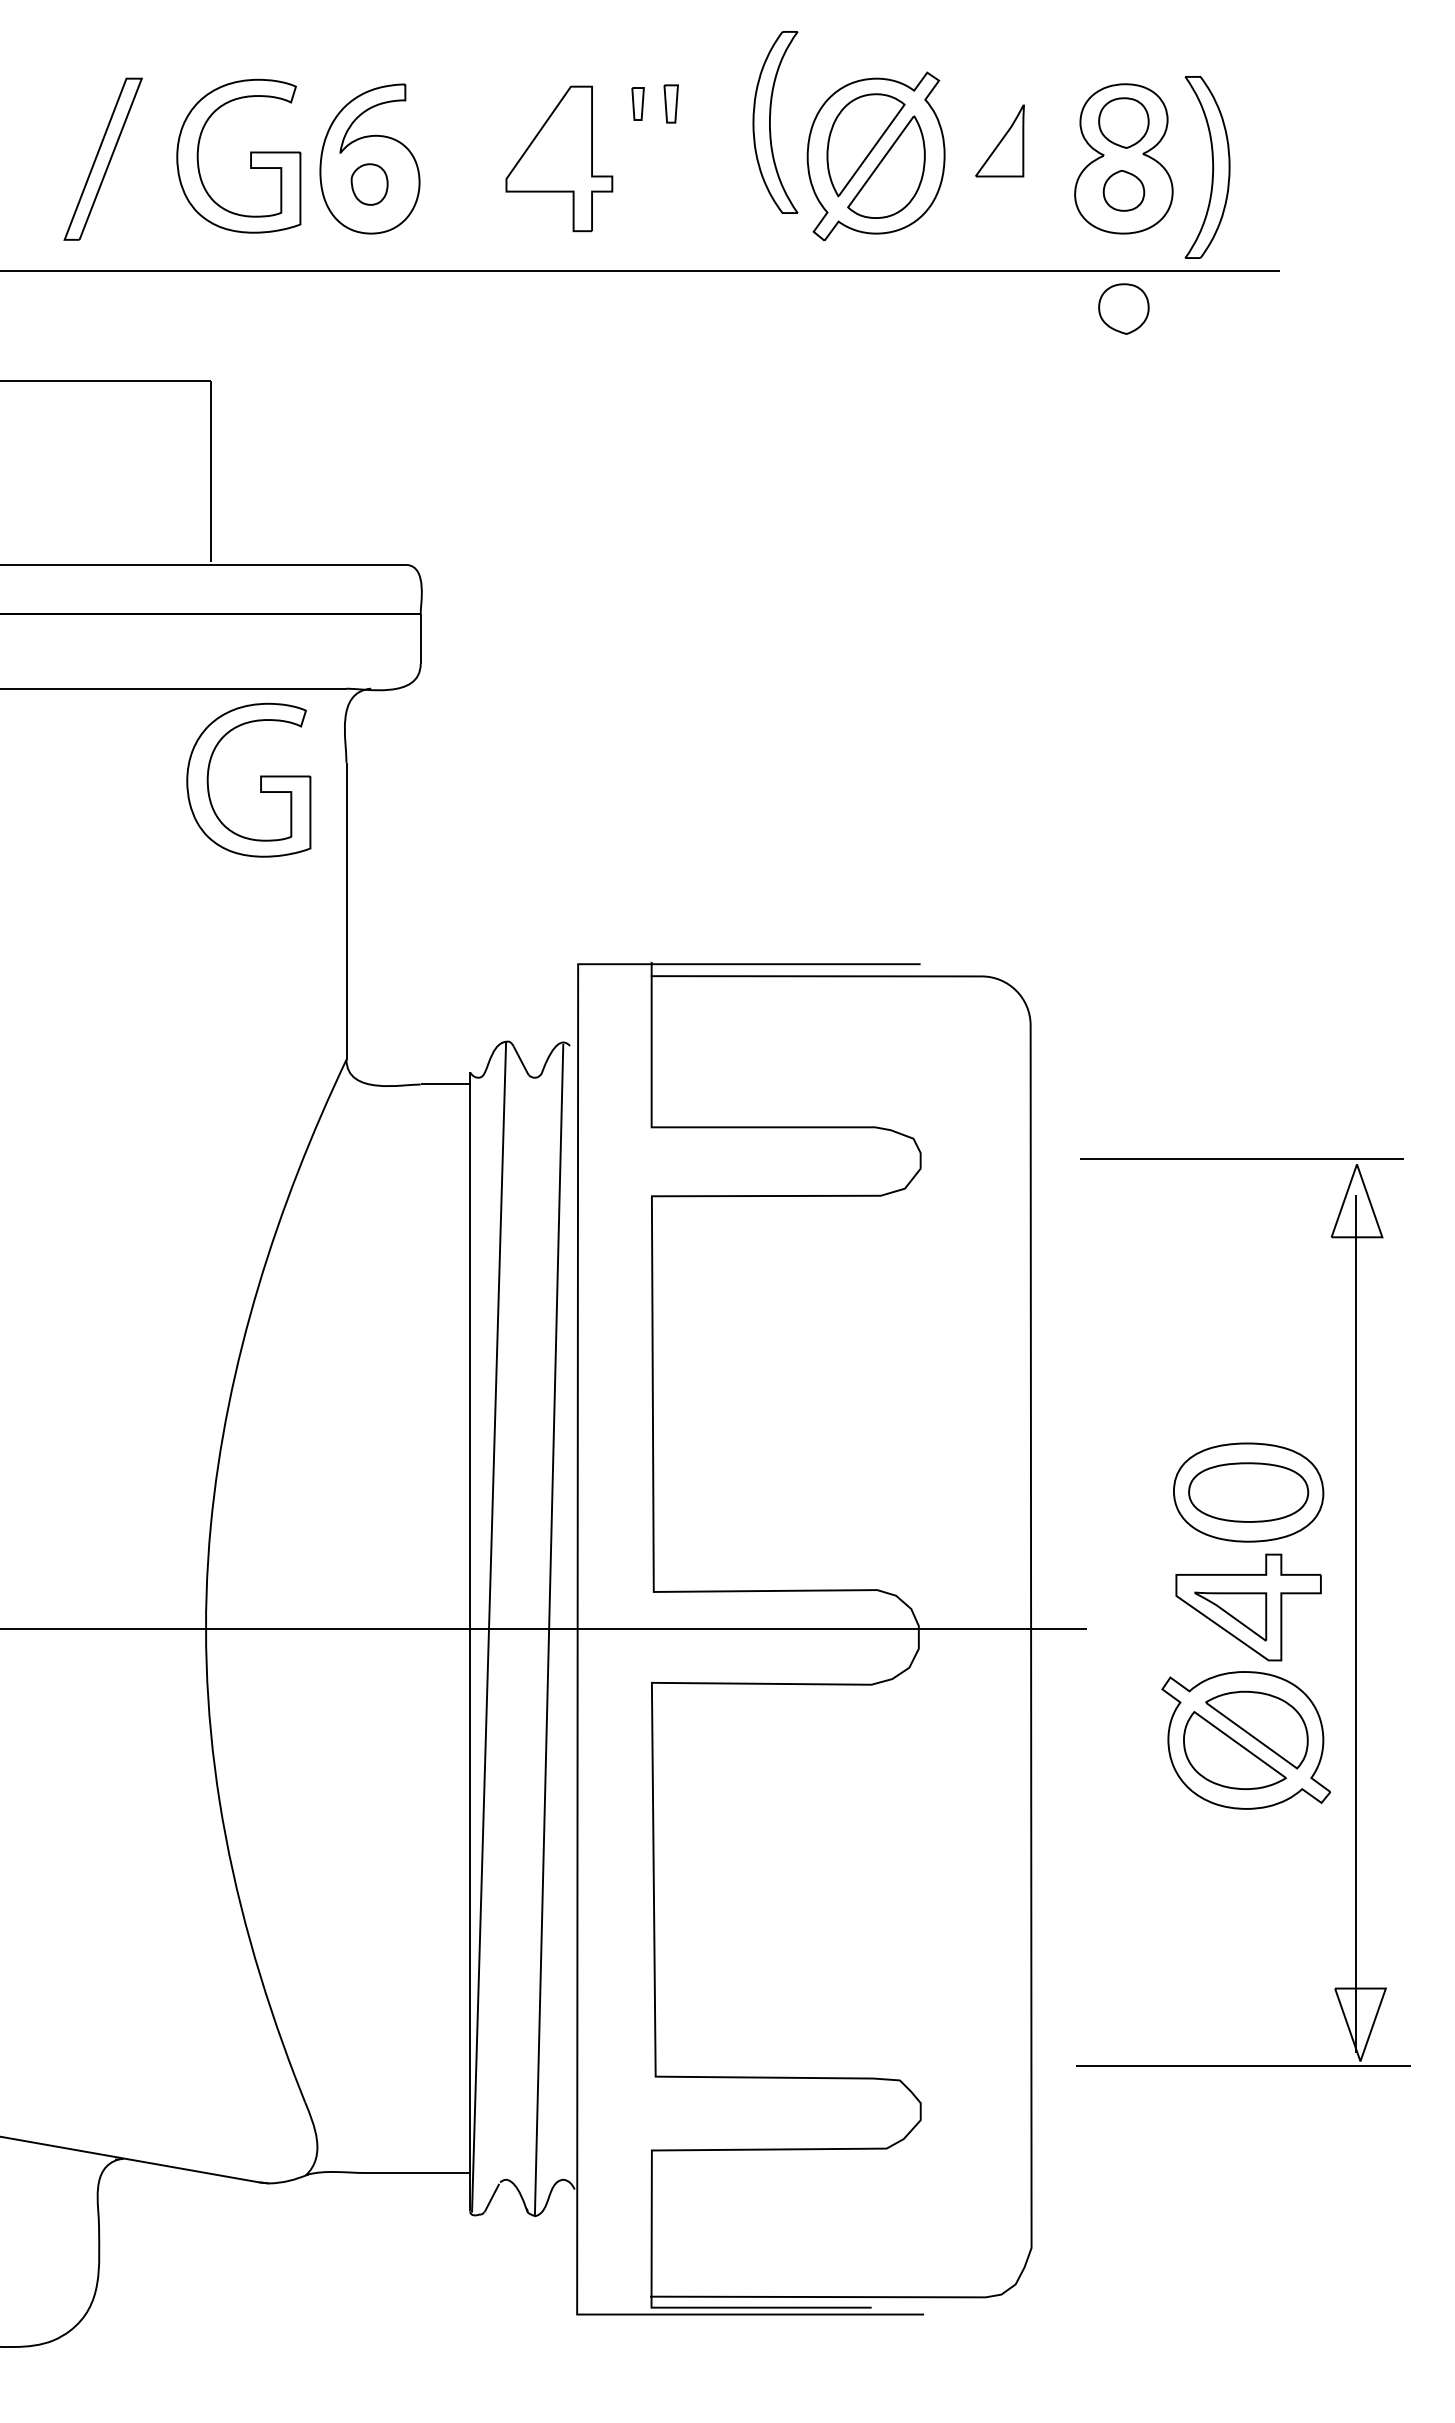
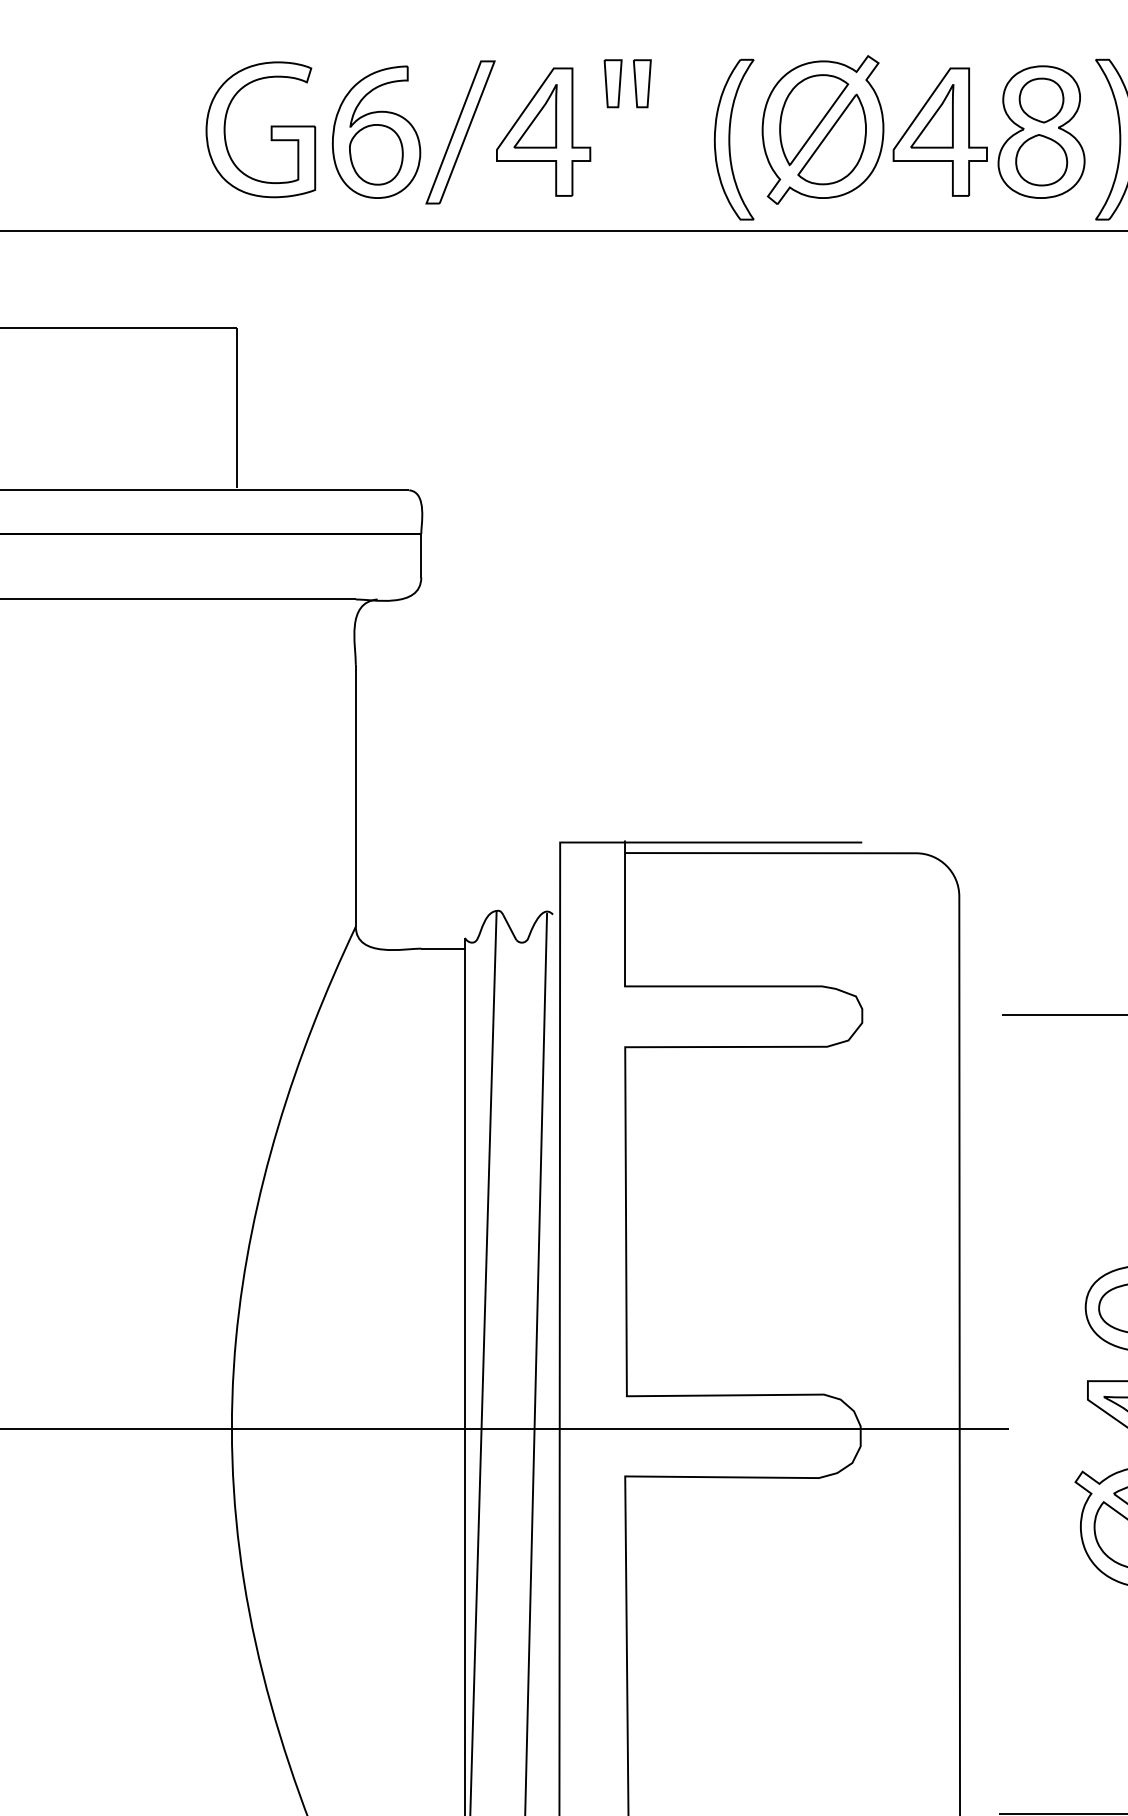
part: (637, 103) -> (612, 83), size x1.67
part: (670, 103) -> (641, 83), size x1.43
part: (775, 122) -> (734, 139), moved
part: (550, 140) -> (535, 115), added
part: (102, 158) -> (459, 131), moved
part: (1008, 158) -> (939, 131), added
part: (369, 184) -> (376, 154), size x1.67
part: (1123, 190) -> (1041, 160), size x1.43
part: (1123, 308) -> (1041, 264), removed
part: (260, 779) -> (279, 679), removed

